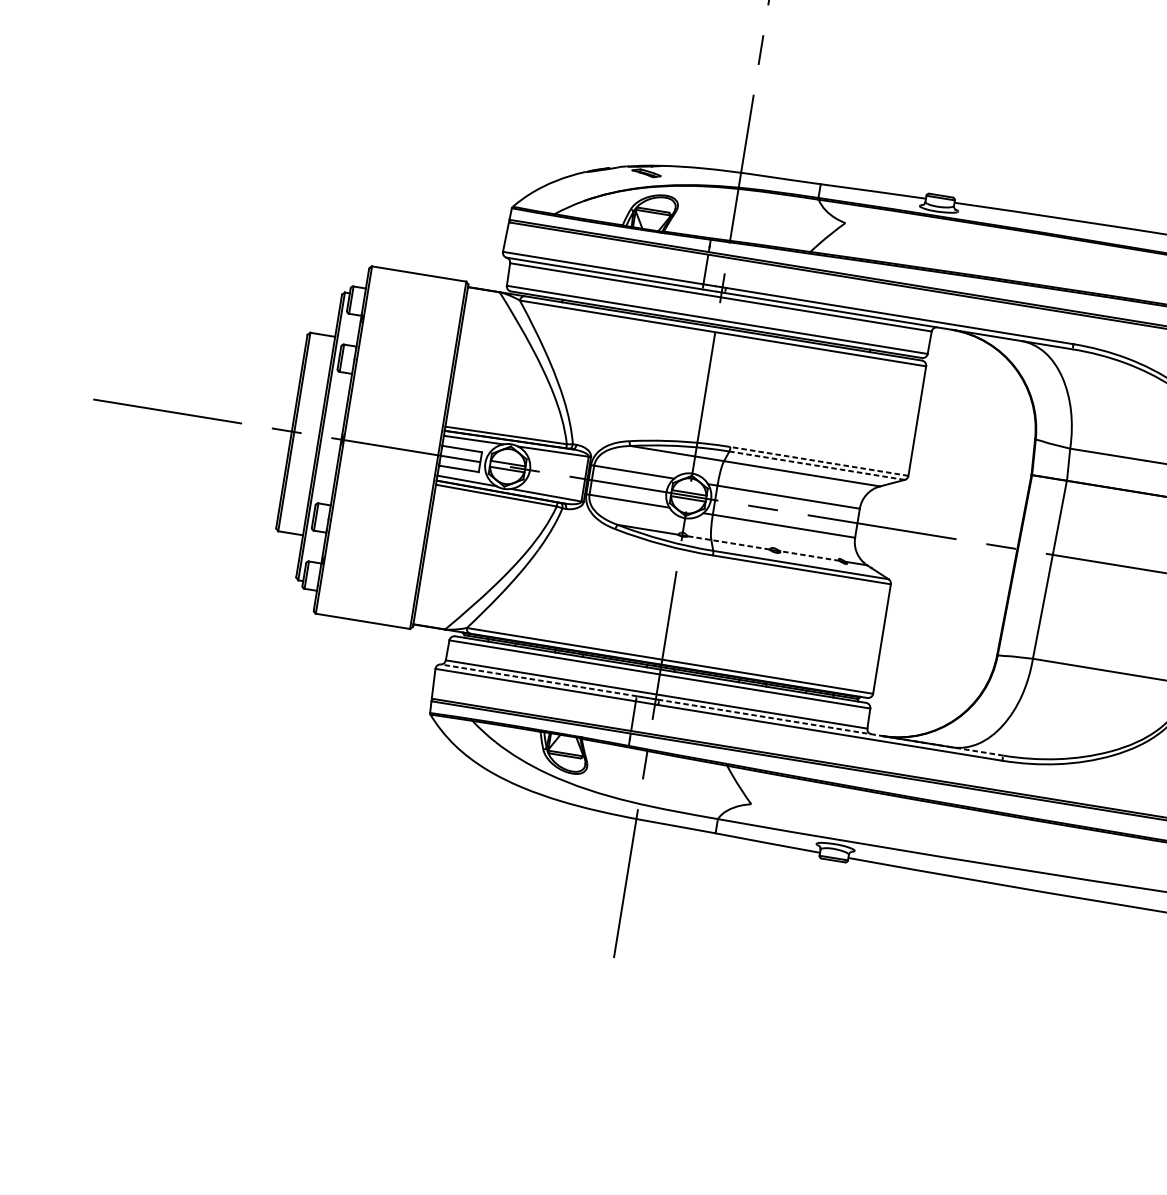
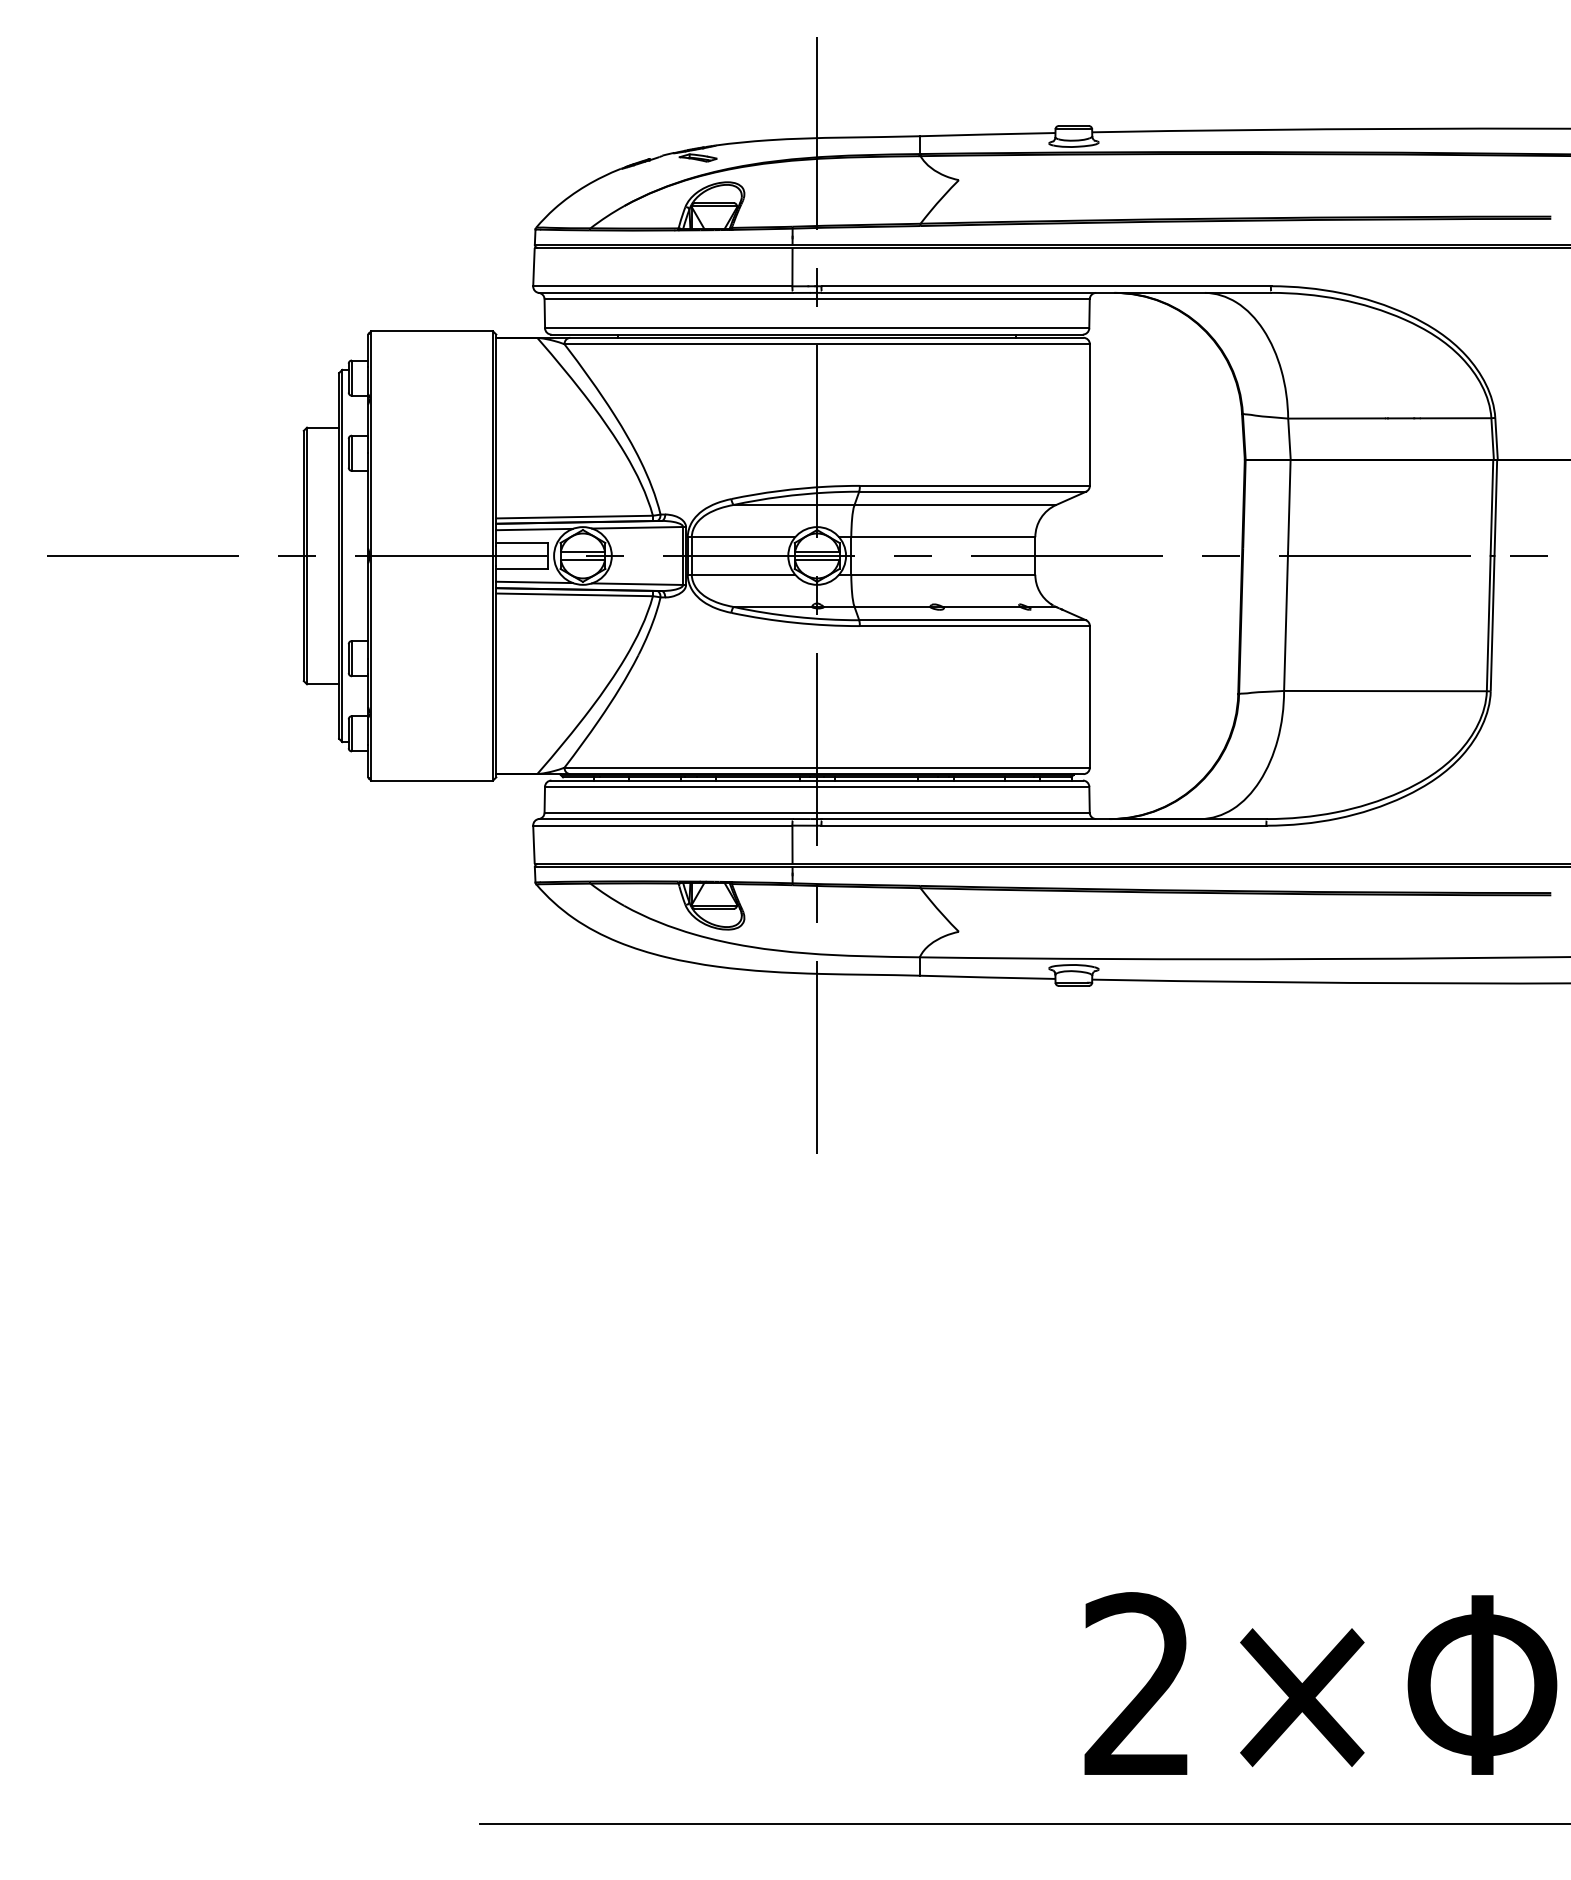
line: (819, 461) -> (974, 485), dashed -> solid
line: (816, 465) -> (972, 491), dashed -> solid
line: (728, 543) -> (876, 607), dashed -> solid
line: (809, 556) -> (981, 607), dashed -> solid
line: (538, 680) -> (665, 819), dashed -> solid
line: (830, 728) -> (1043, 819), dashed -> solid

